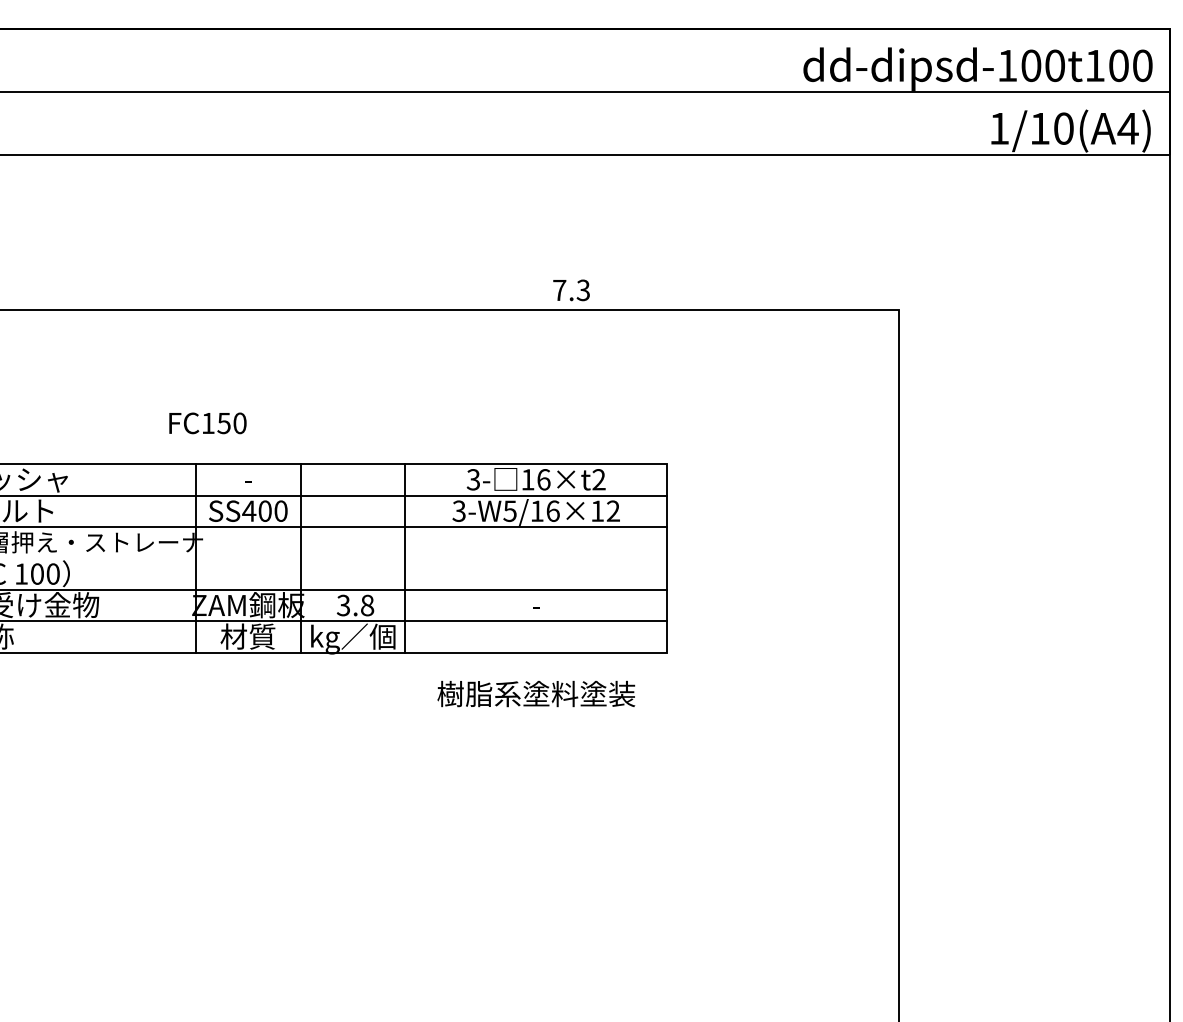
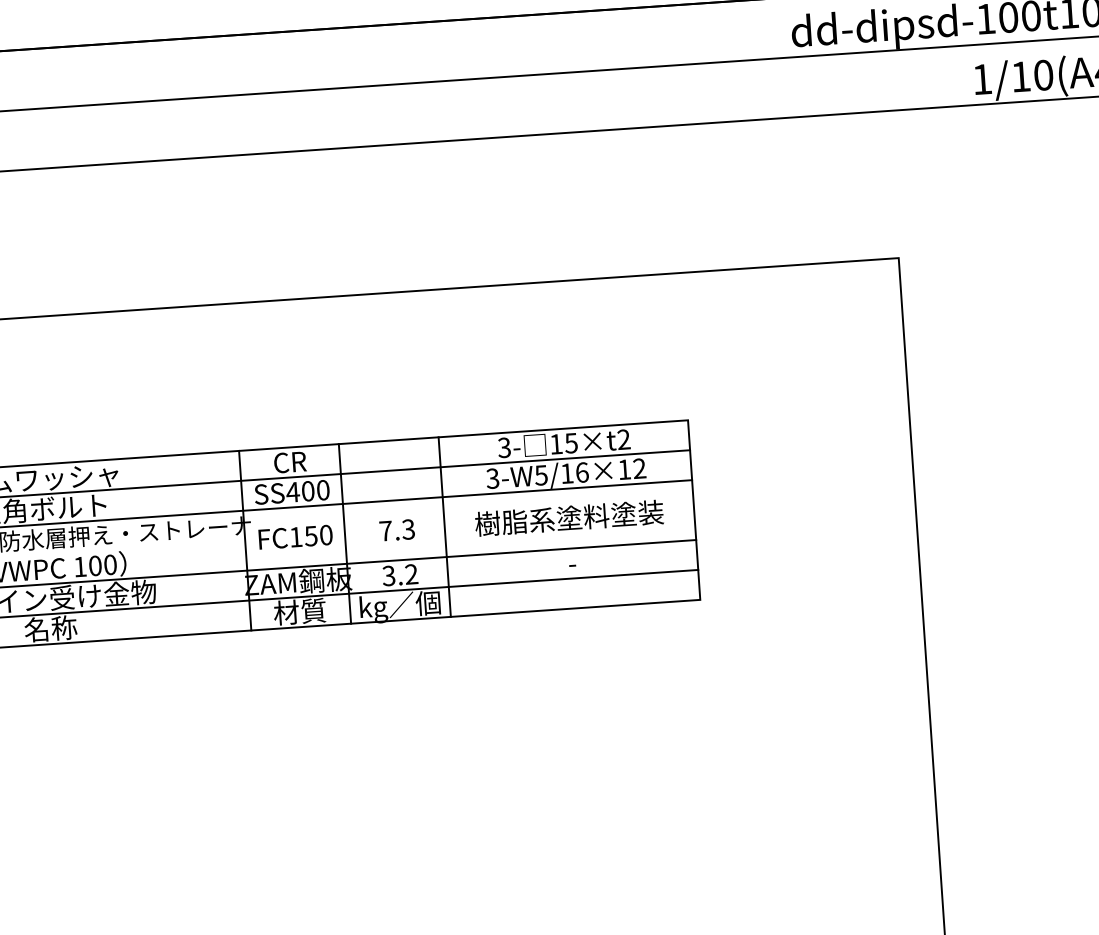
text: (571, 290) -> (397, 530), moved
text: (207, 423) -> (295, 537), moved
text: (248, 479) -> (290, 462), - -> CR
text: (543, 479) -> (571, 443), 16×t2 -> 15×t2
text: (367, 605) -> (411, 574), 3.8 -> 3.2
text: (536, 693) -> (569, 517), moved

